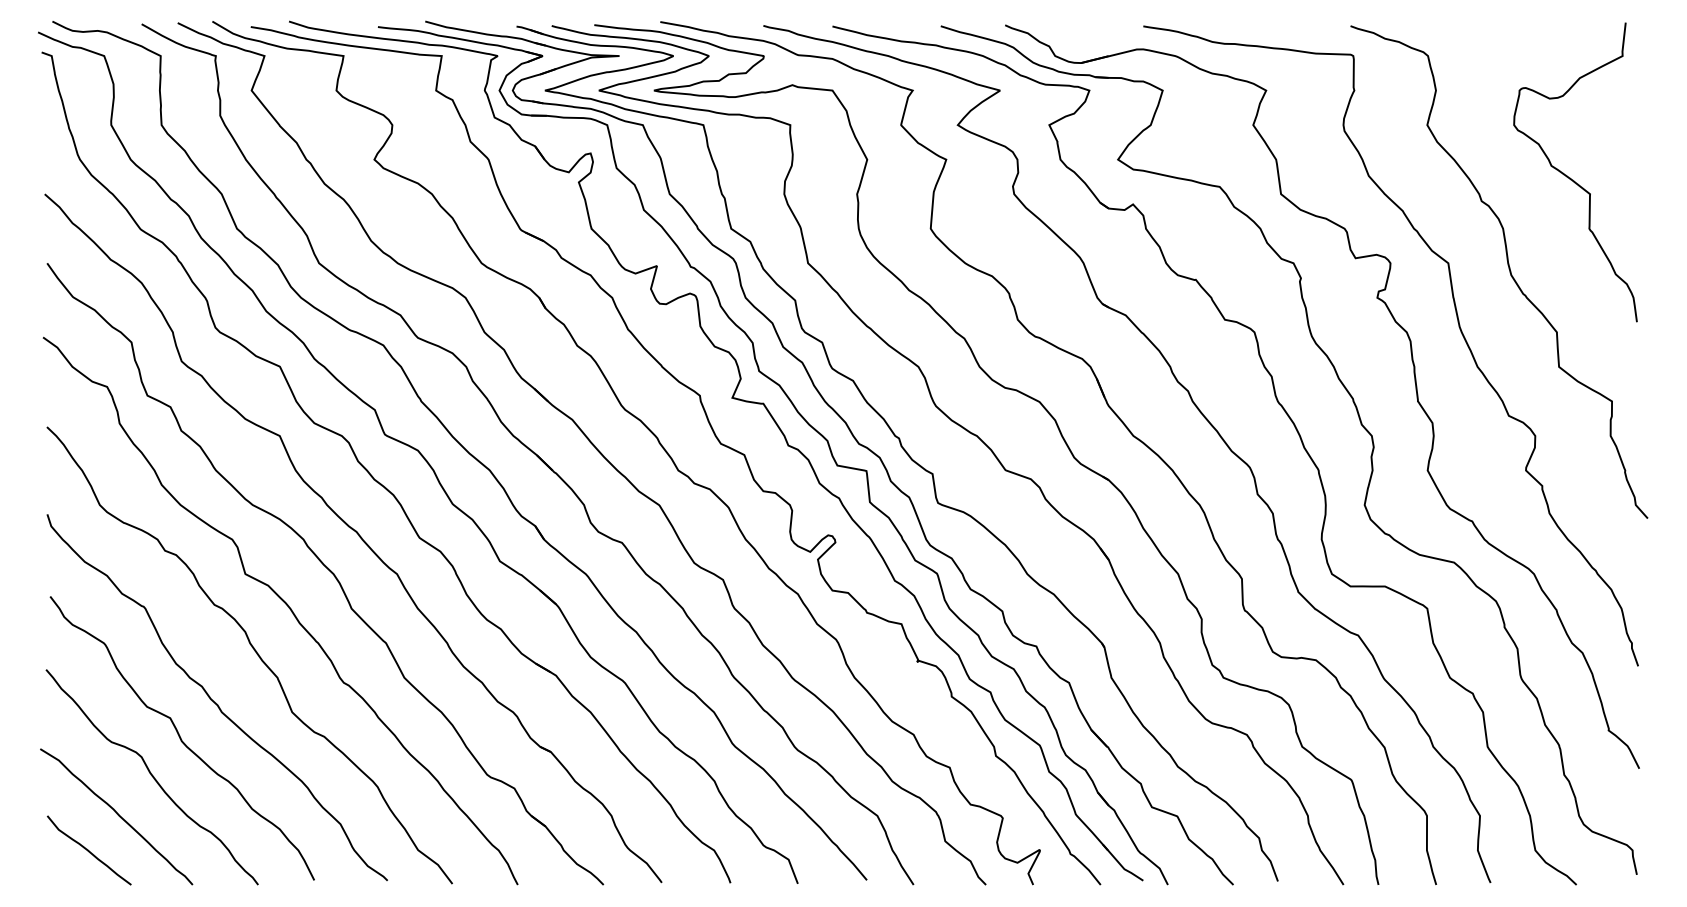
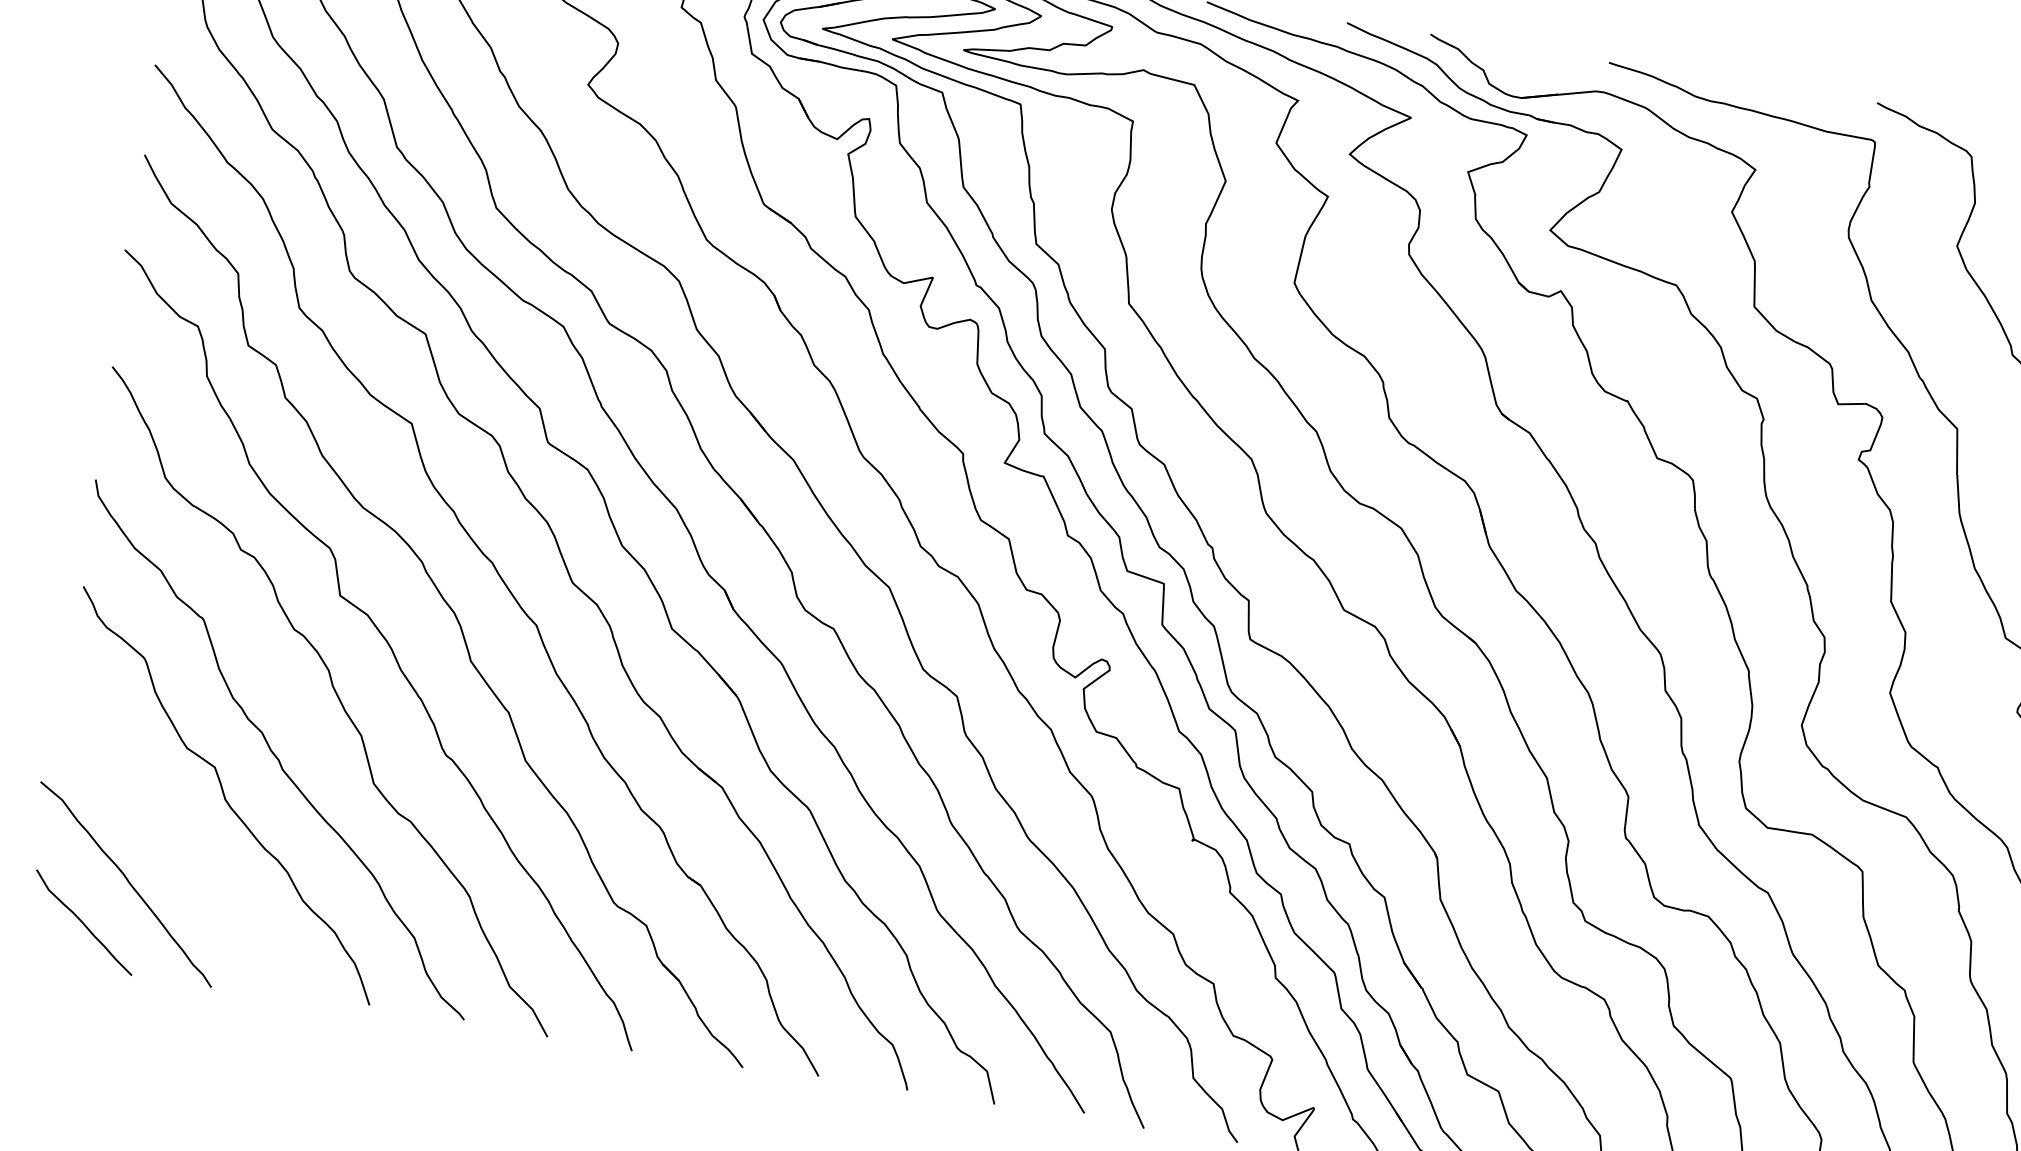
curve: (151, 776) -> (179, 839), removed

